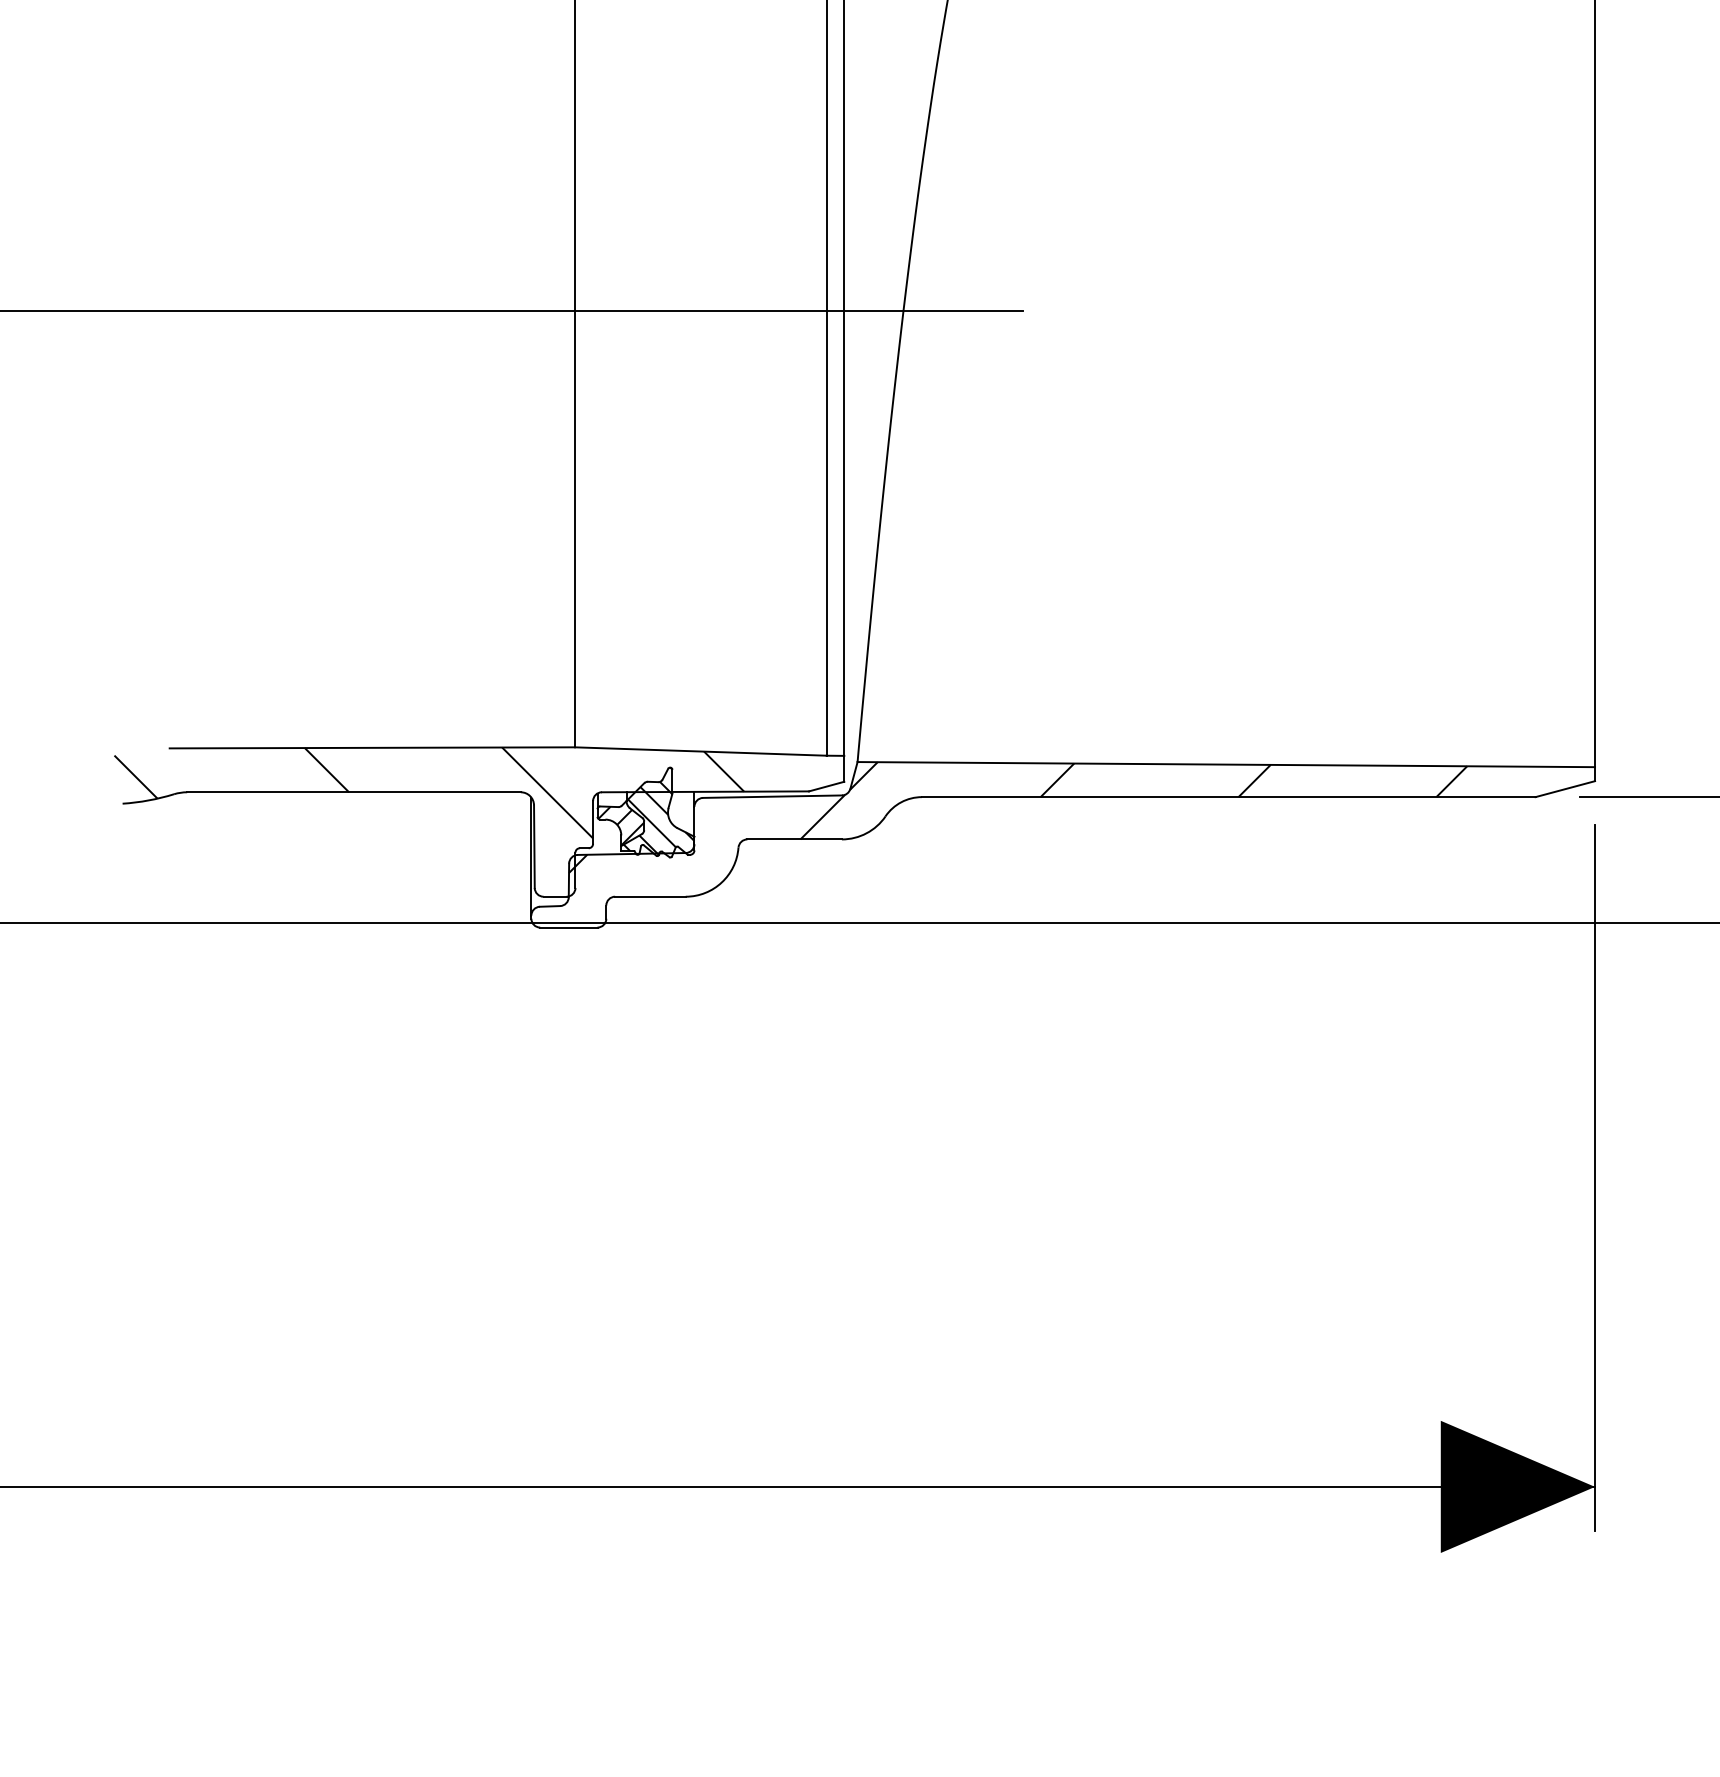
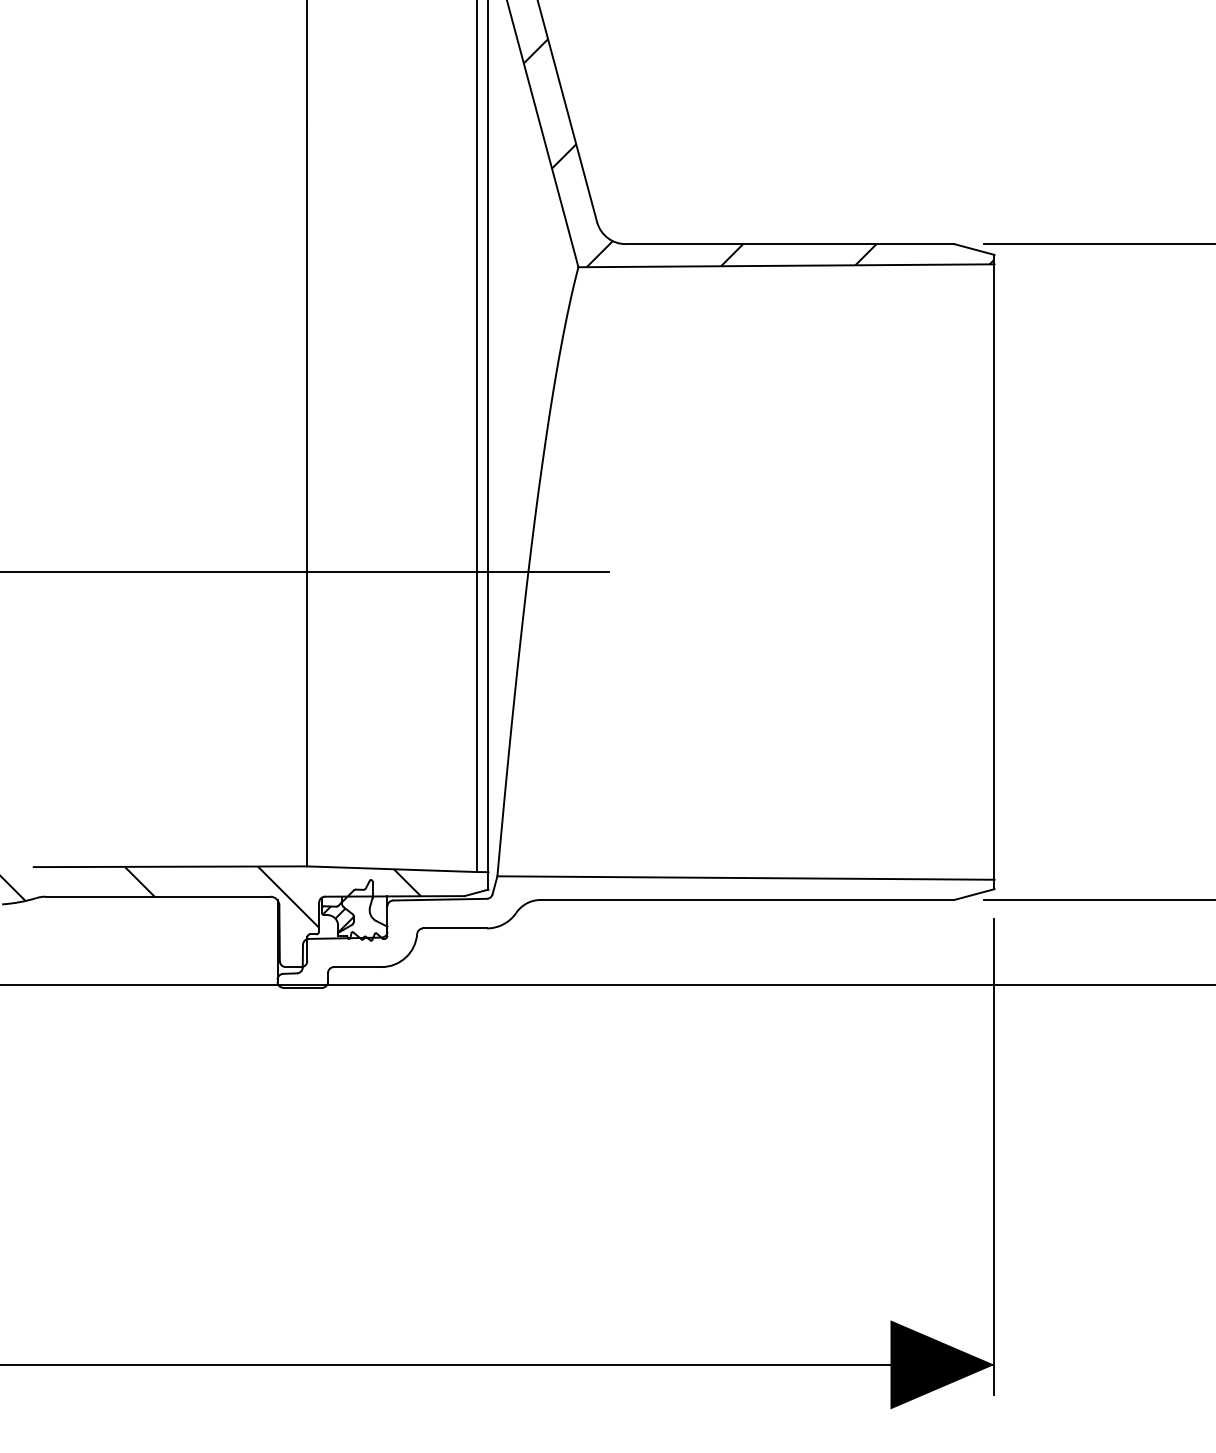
hatch: (658, 811) -> (363, 909), removed
hatch: (1017, 817) -> (605, 913), removed

